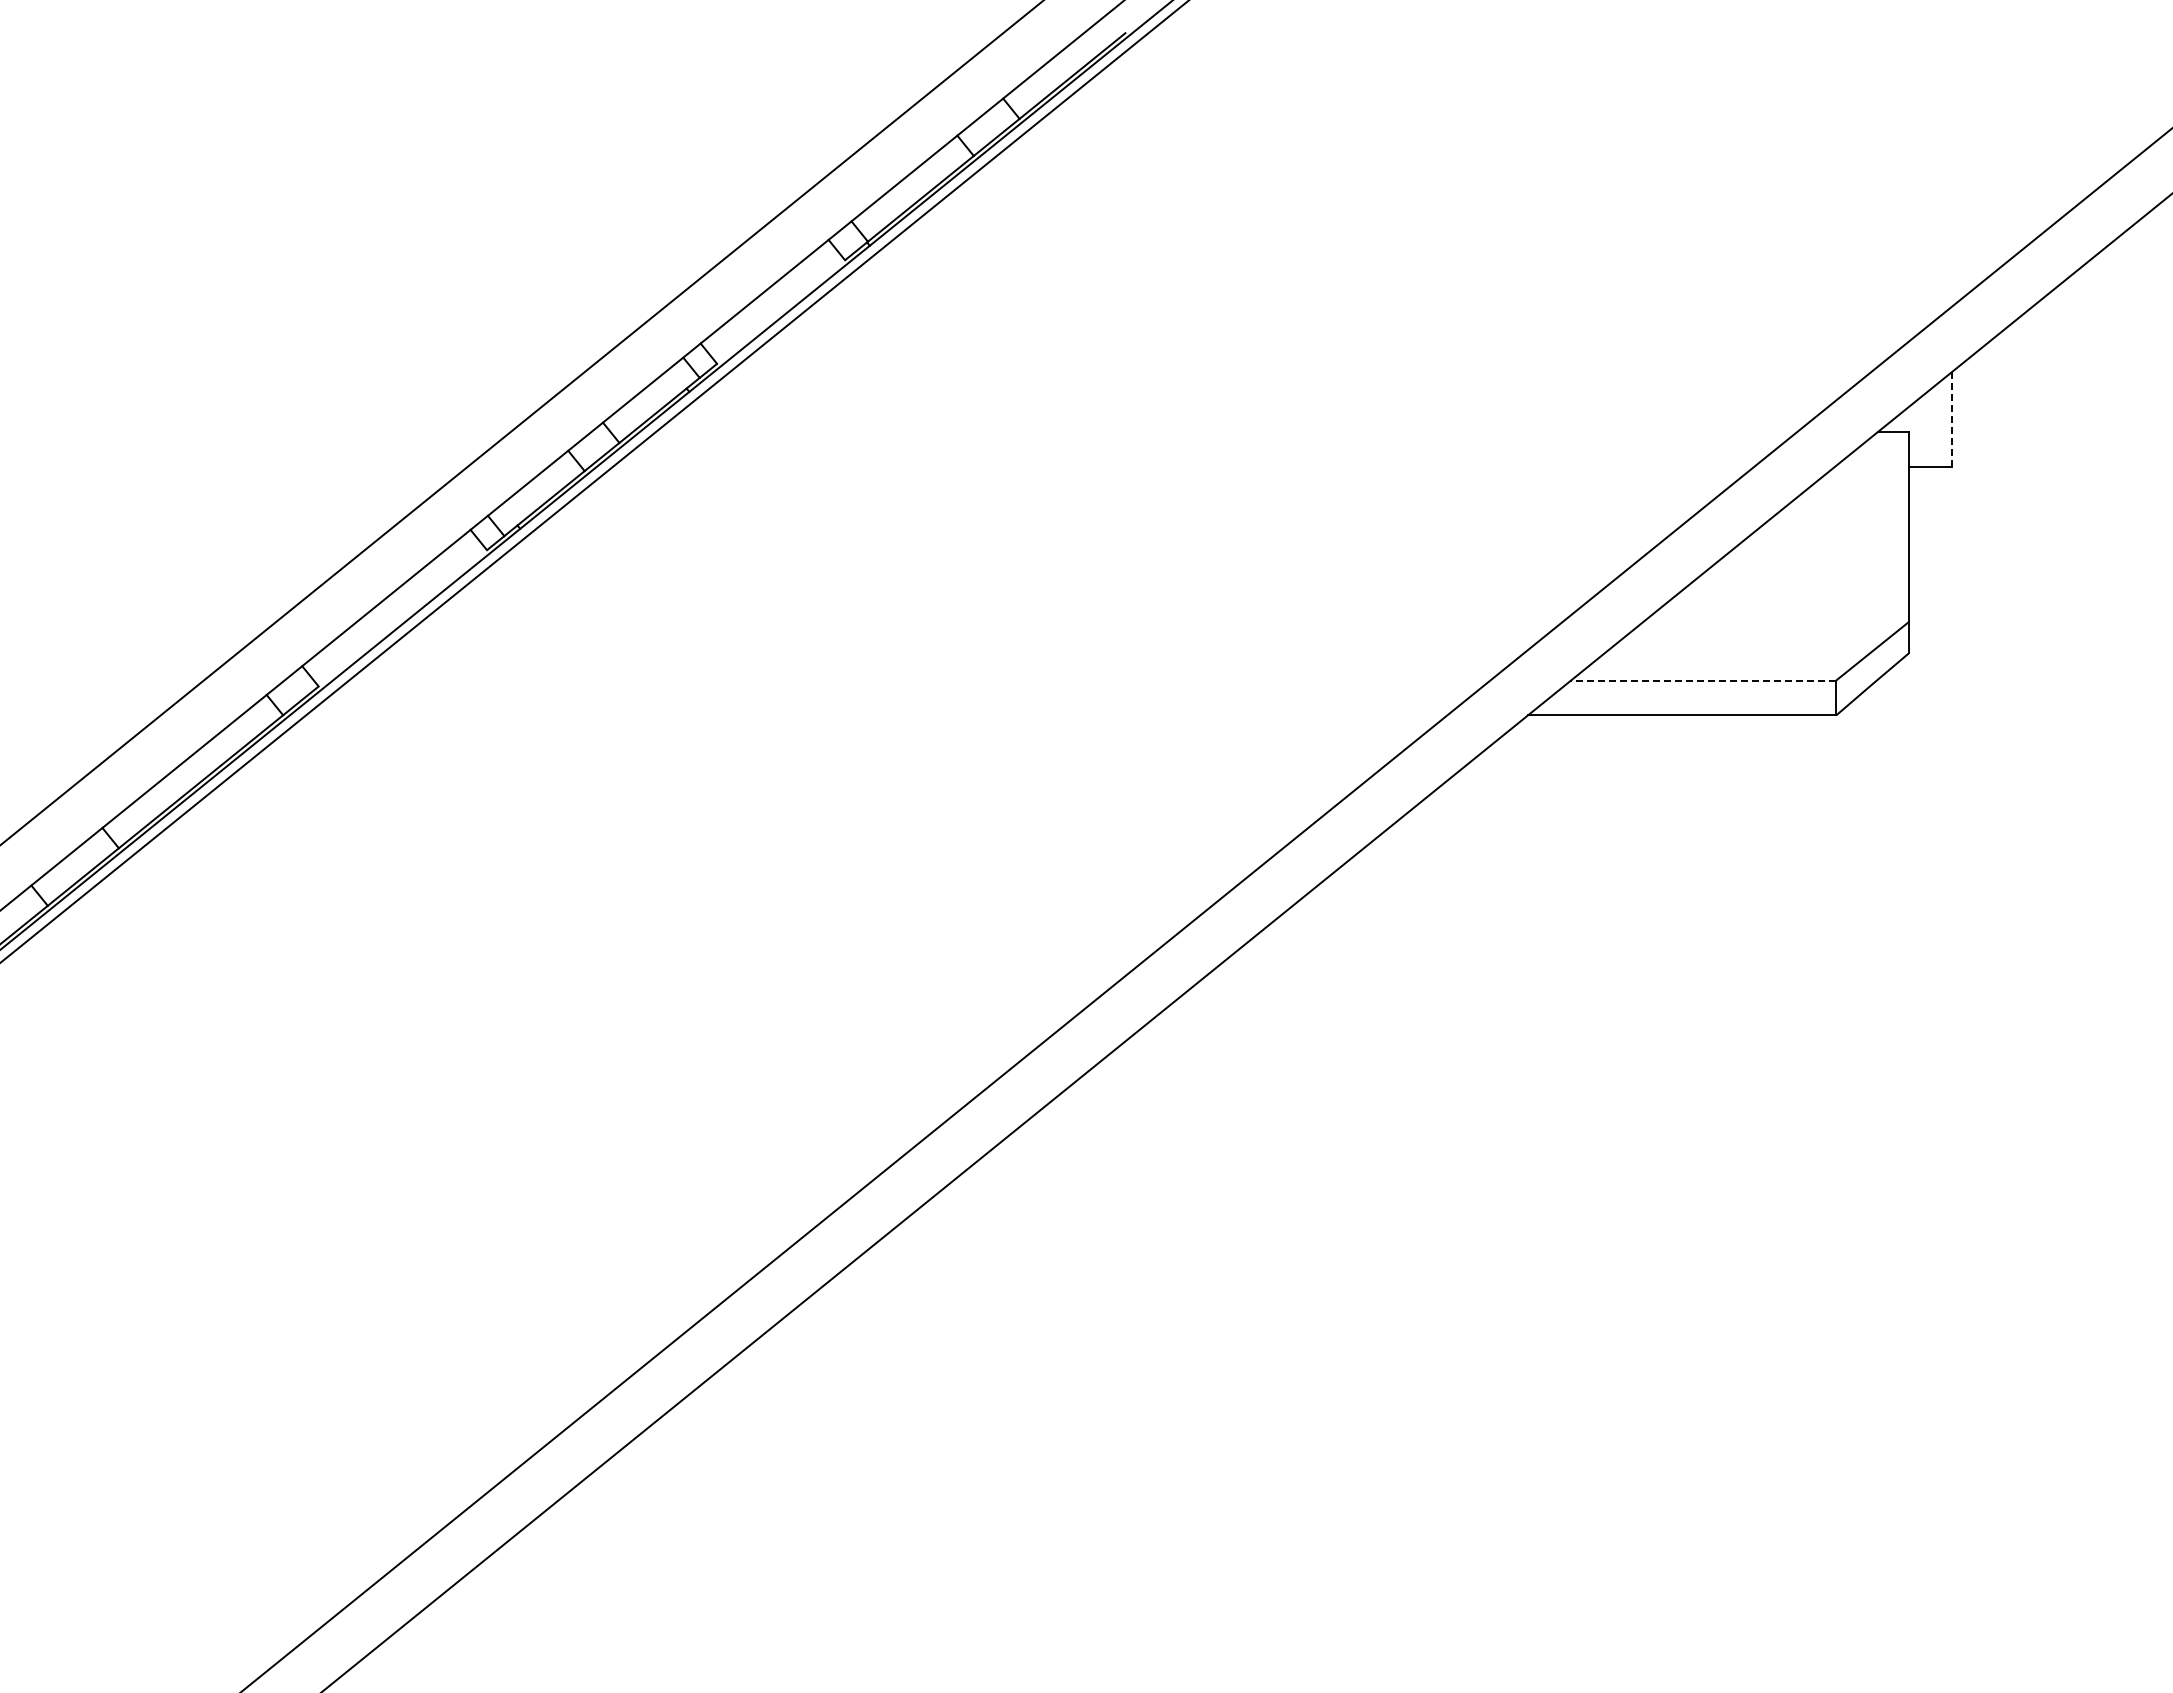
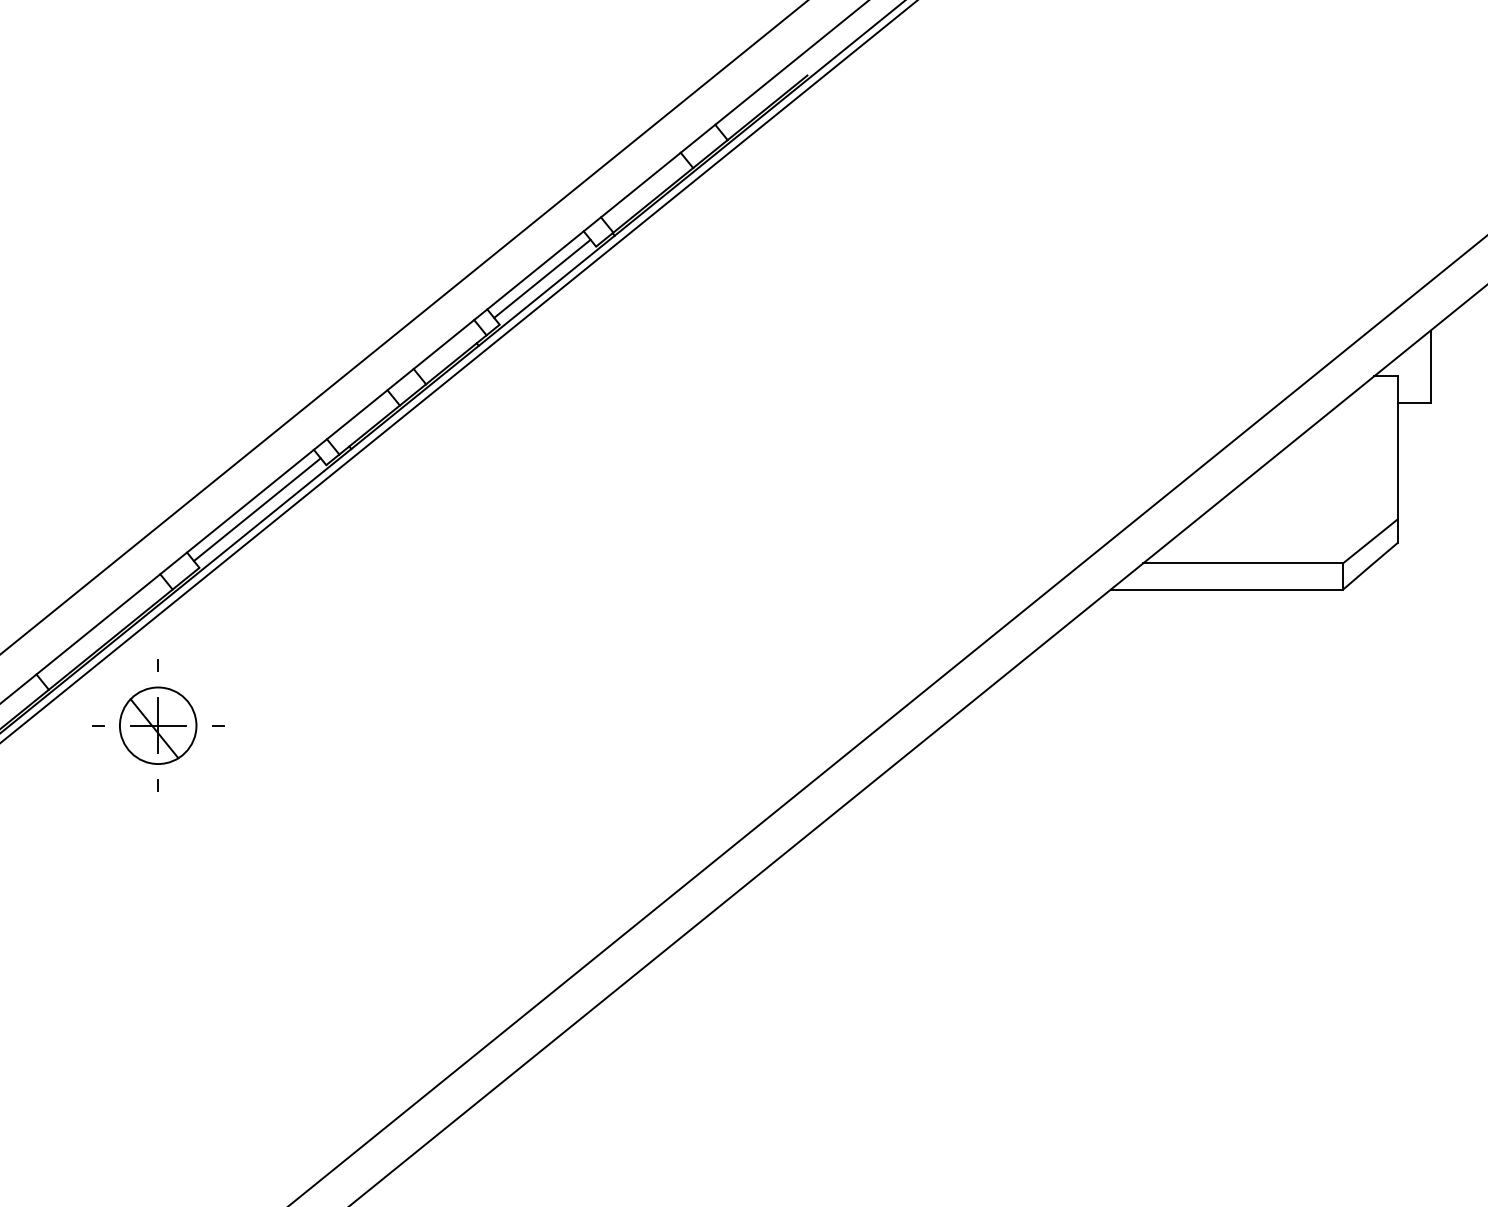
line: (773, 302) -> (542, 278), added
line: (1952, 419) -> (1430, 366), dashed -> solid
line: (395, 609) -> (257, 509), added
line: (1703, 680) -> (1243, 563), dashed -> solid
part: (263, 895) -> (157, 725), added

